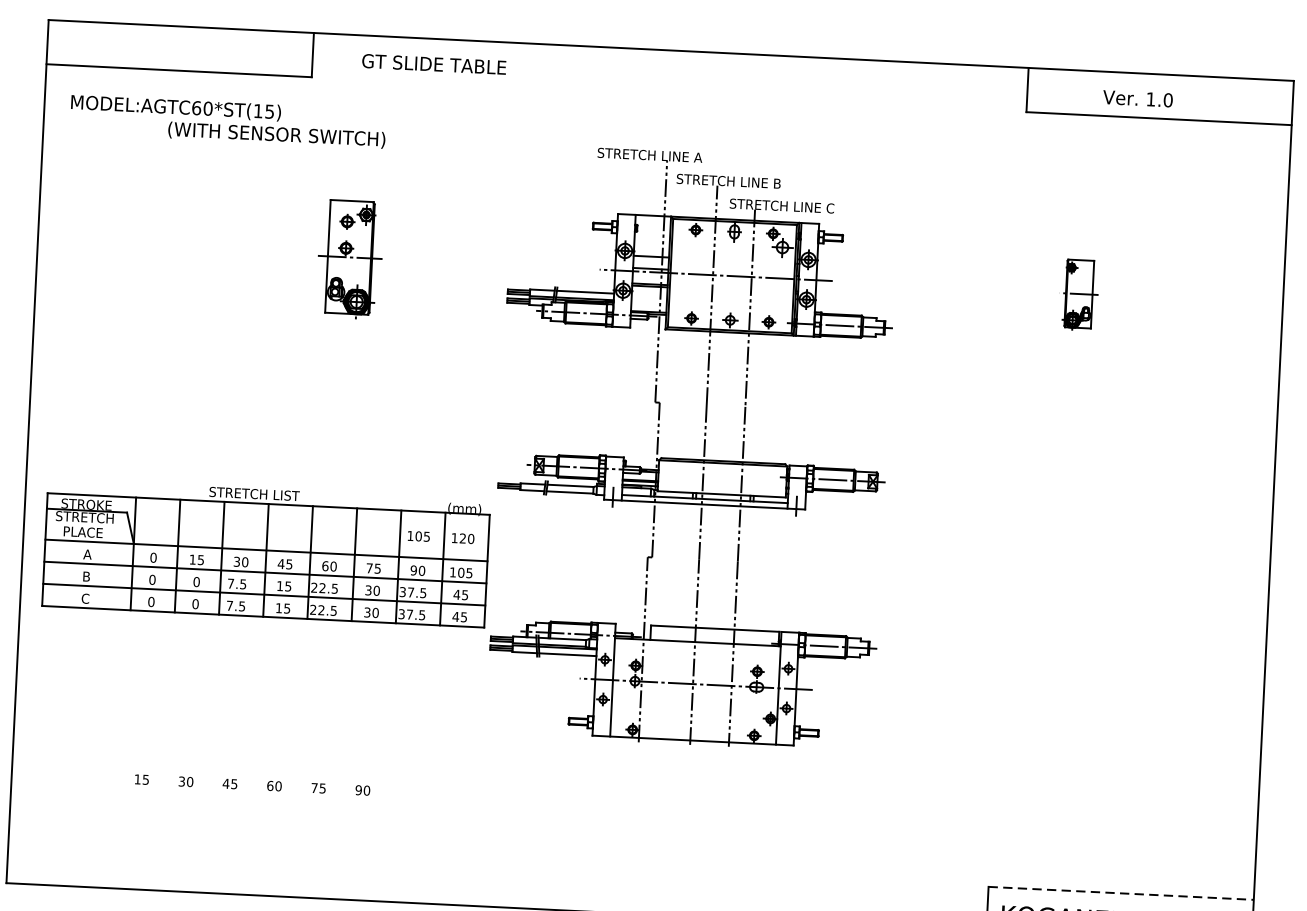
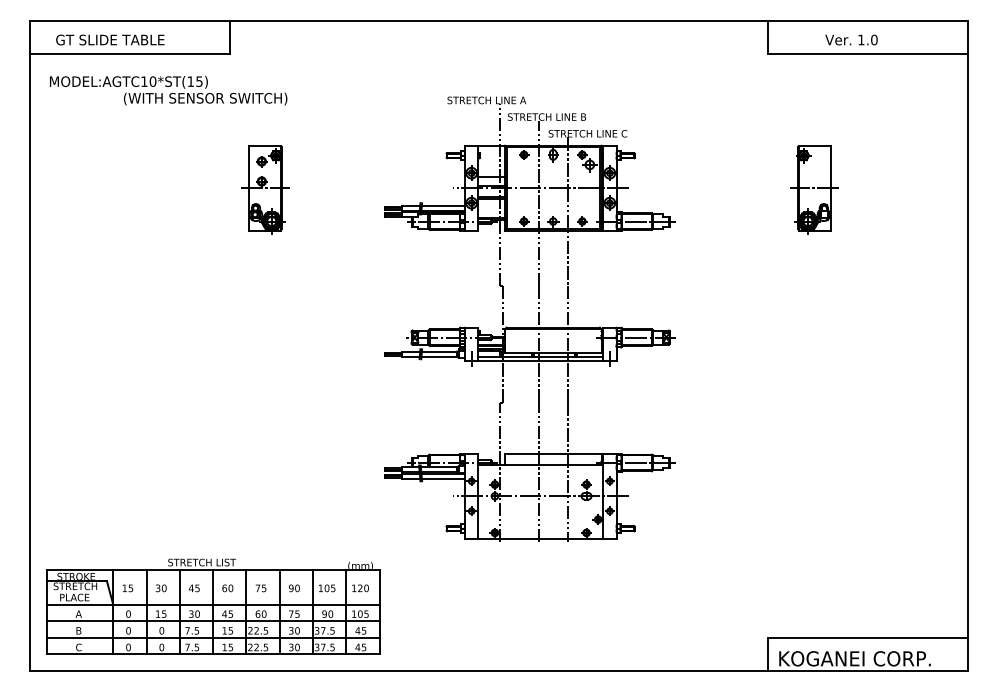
text: (434, 63) -> (110, 39), moved
text: (196, 107) -> (144, 81), MODEL:AGTC60*ST(15) -> MODEL:AGTC10*ST(15)
part: (1079, 294) -> (814, 189), size x1.67
part: (266, 553) -> (213, 606), moved
line: (1121, 892) -> (868, 637), dashed -> solid

